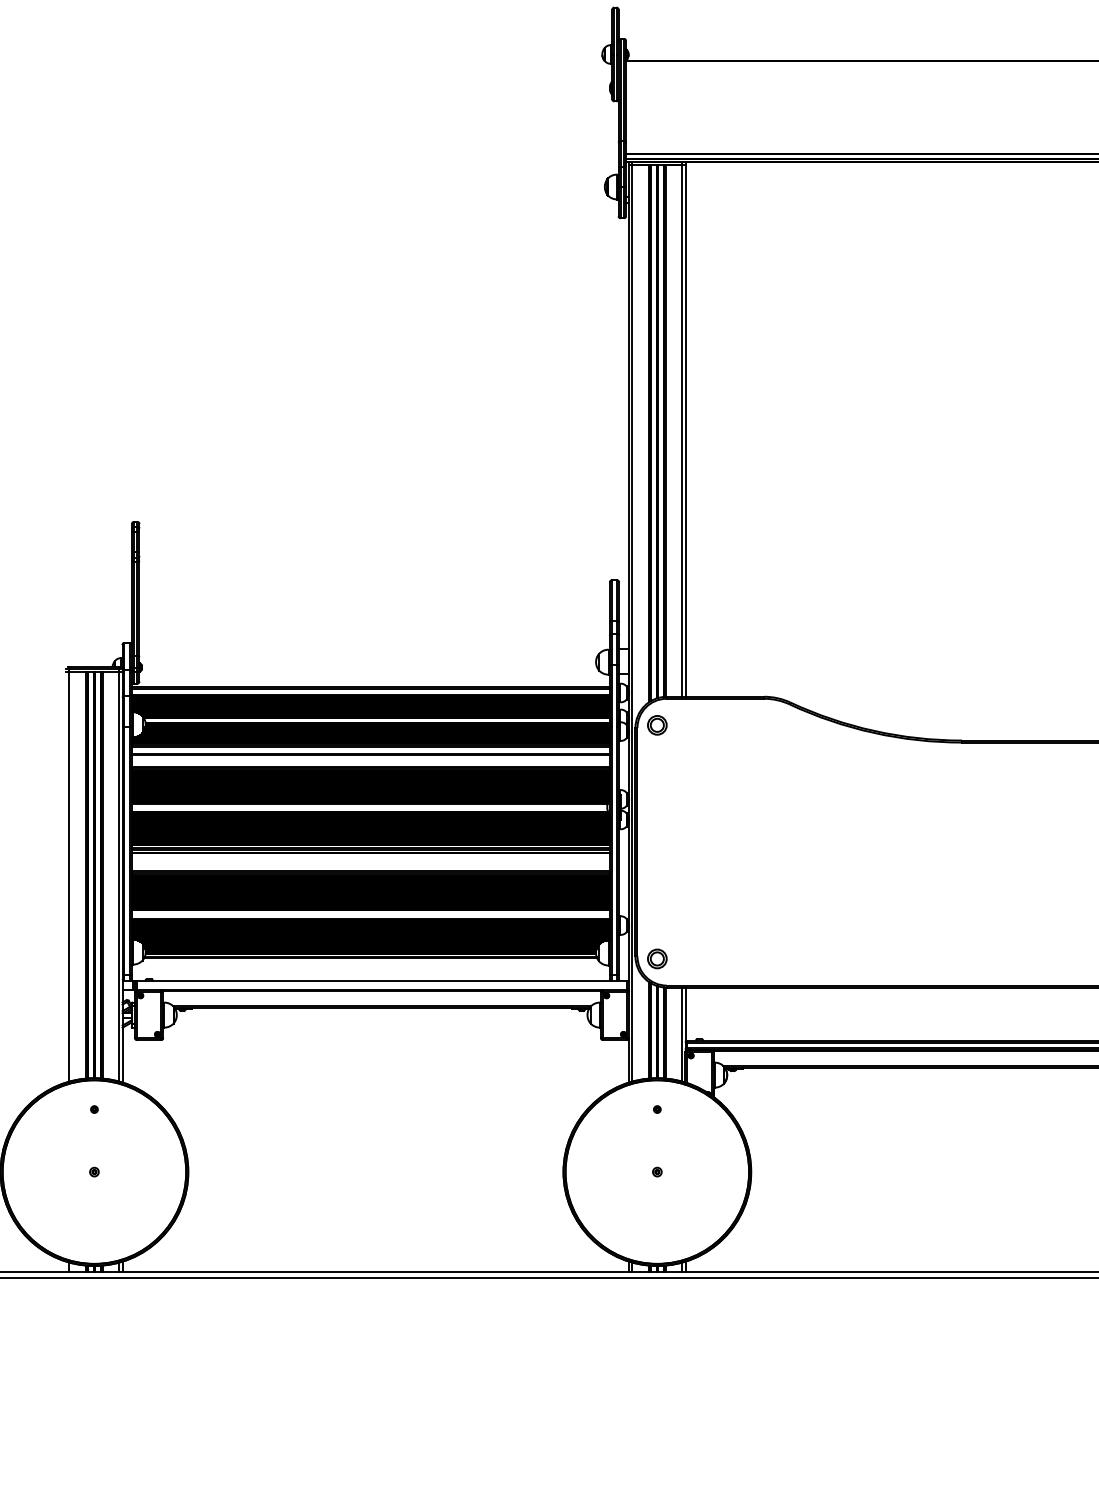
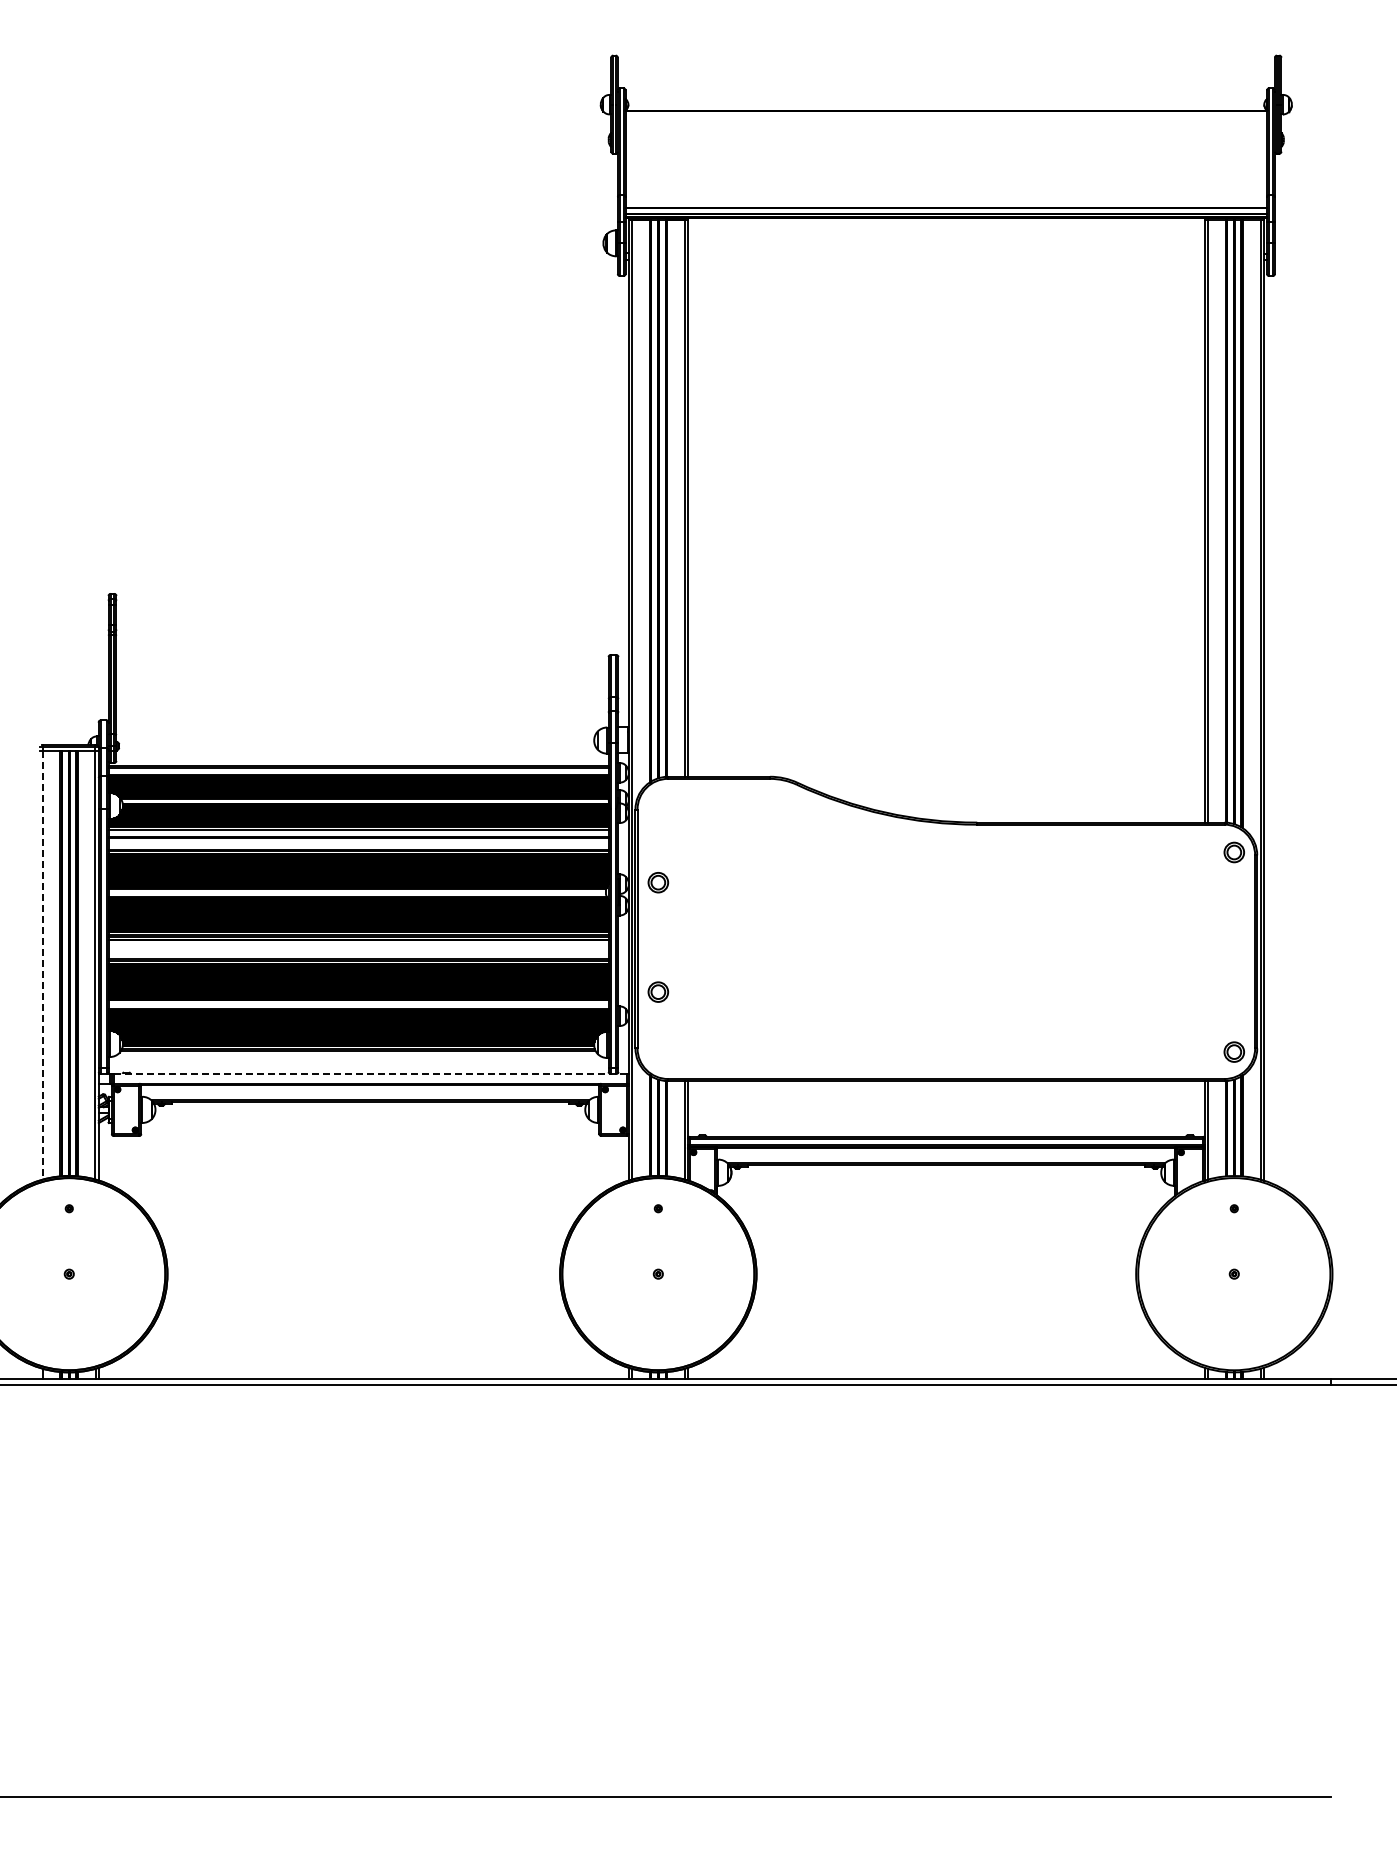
part: (657, 725) -> (658, 882), moved
line: (69, 877) -> (43, 965), solid -> dashed
part: (657, 958) -> (658, 991), moved
line: (382, 980) -> (370, 1073), solid -> dashed

